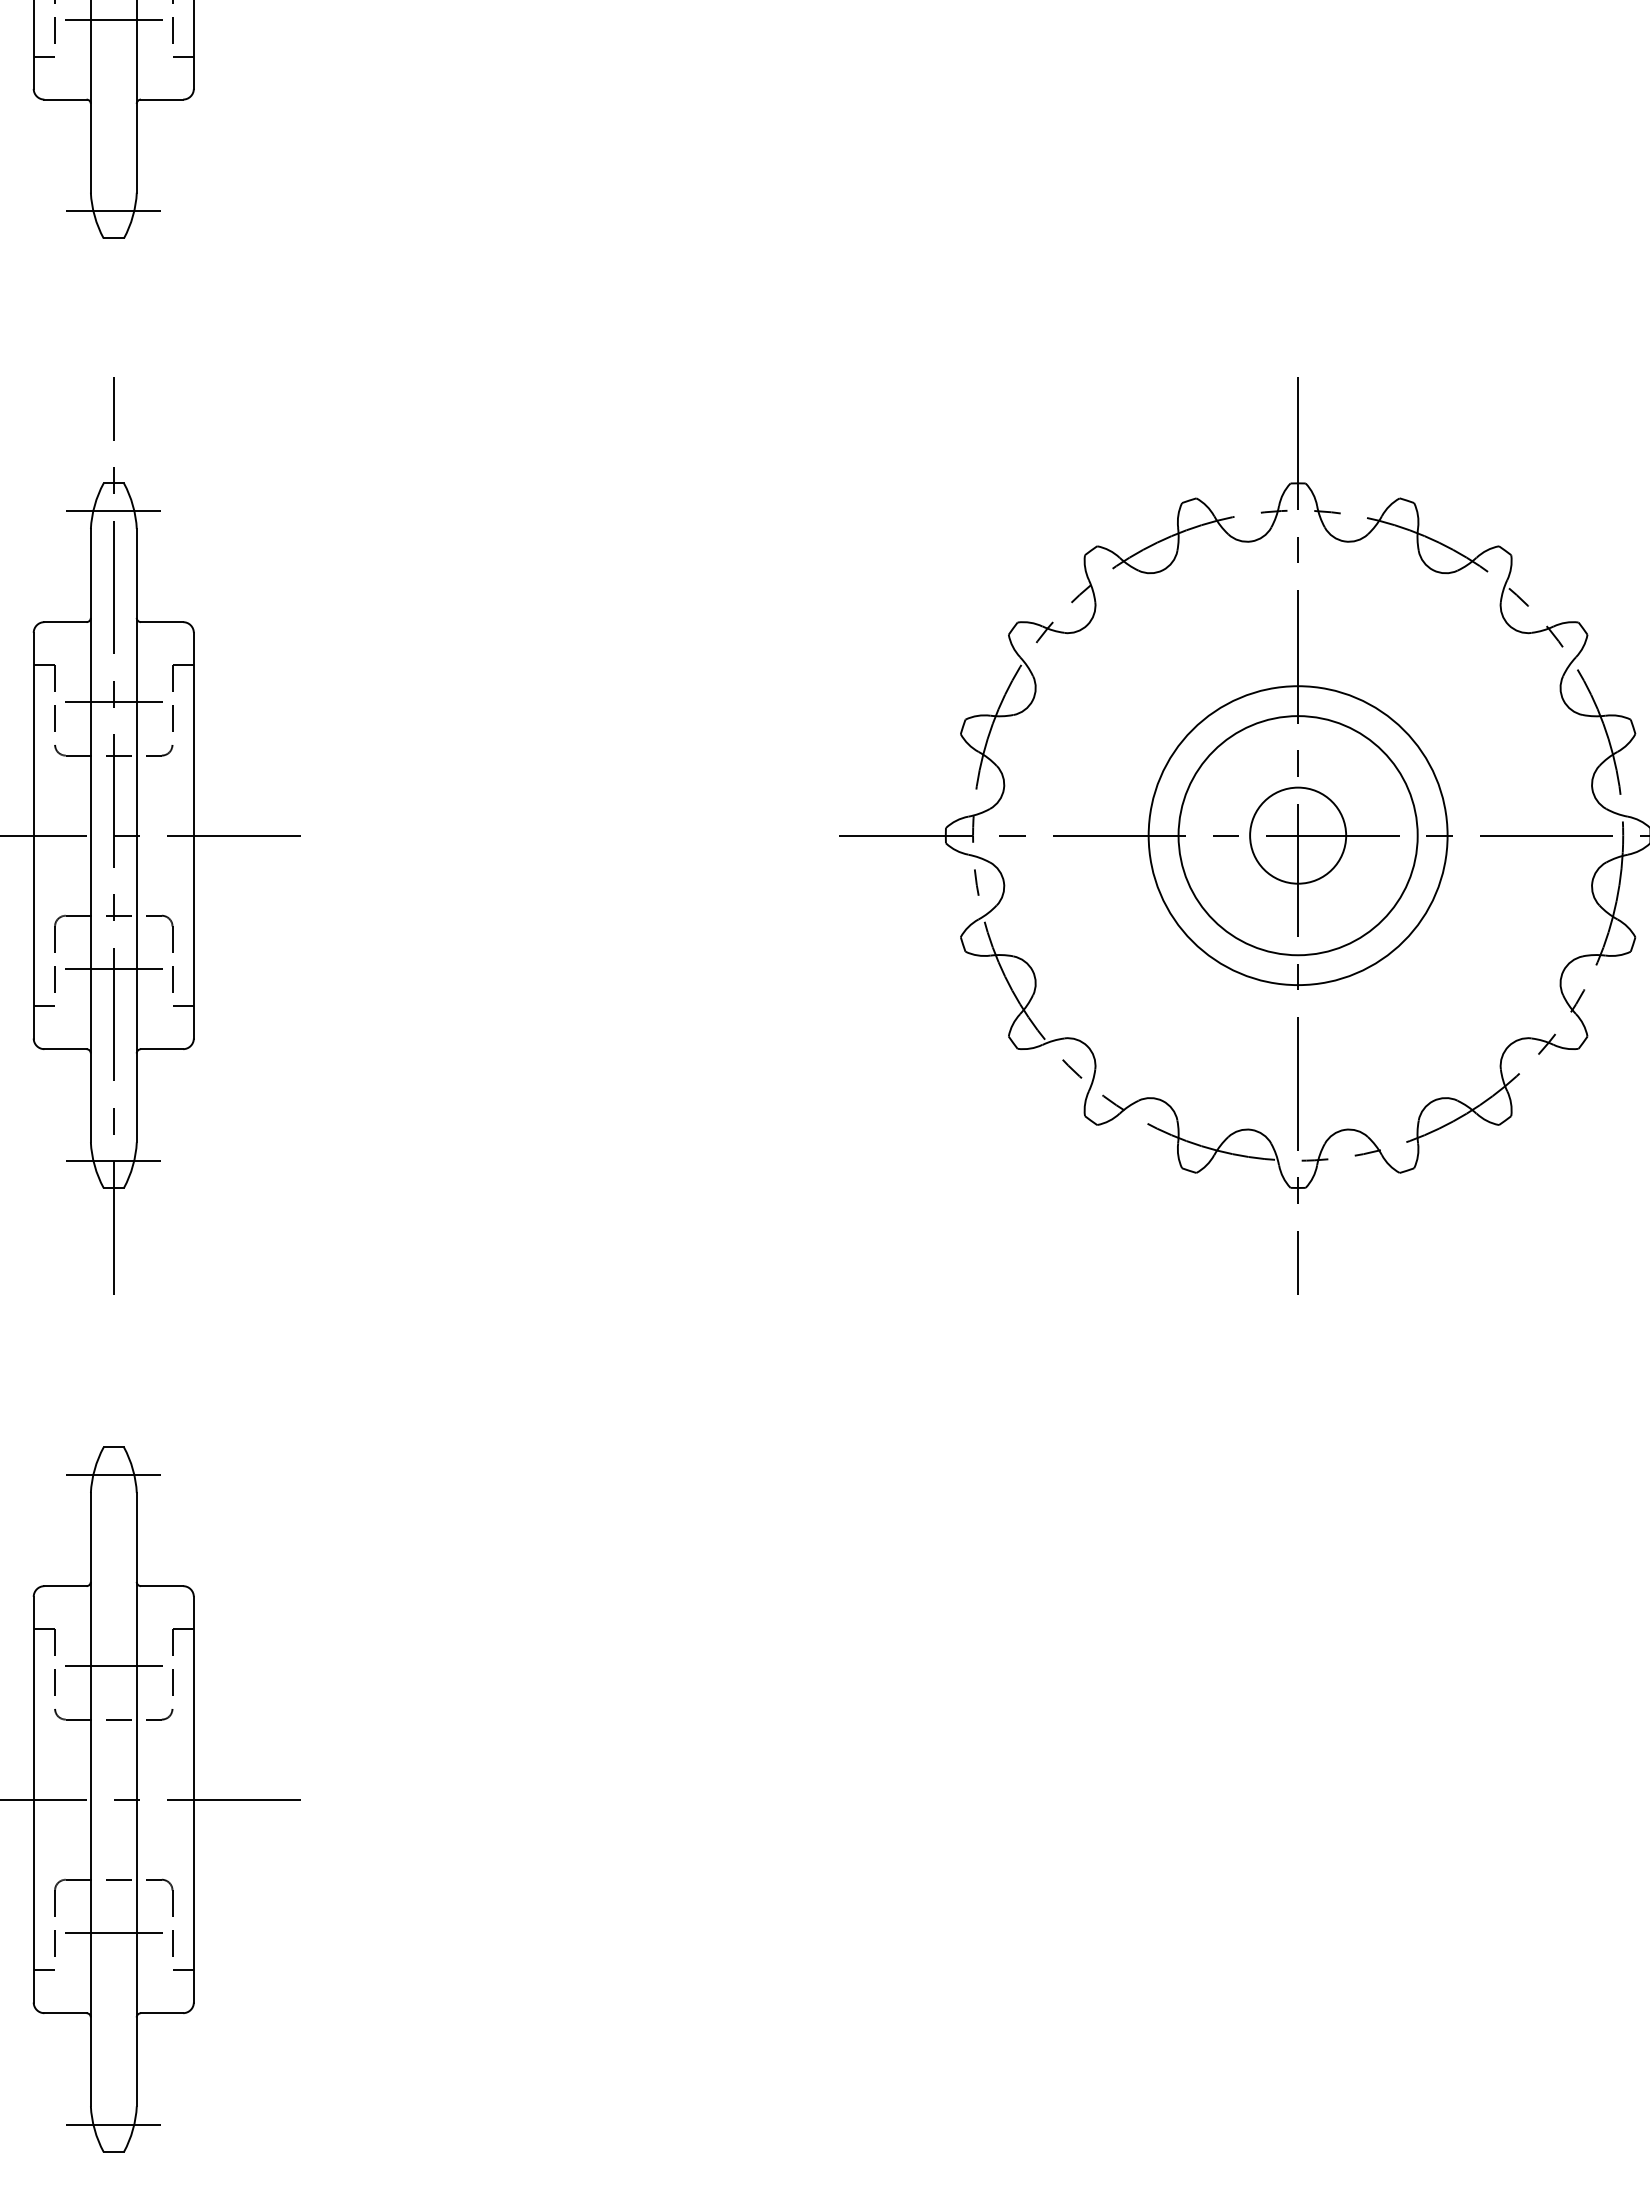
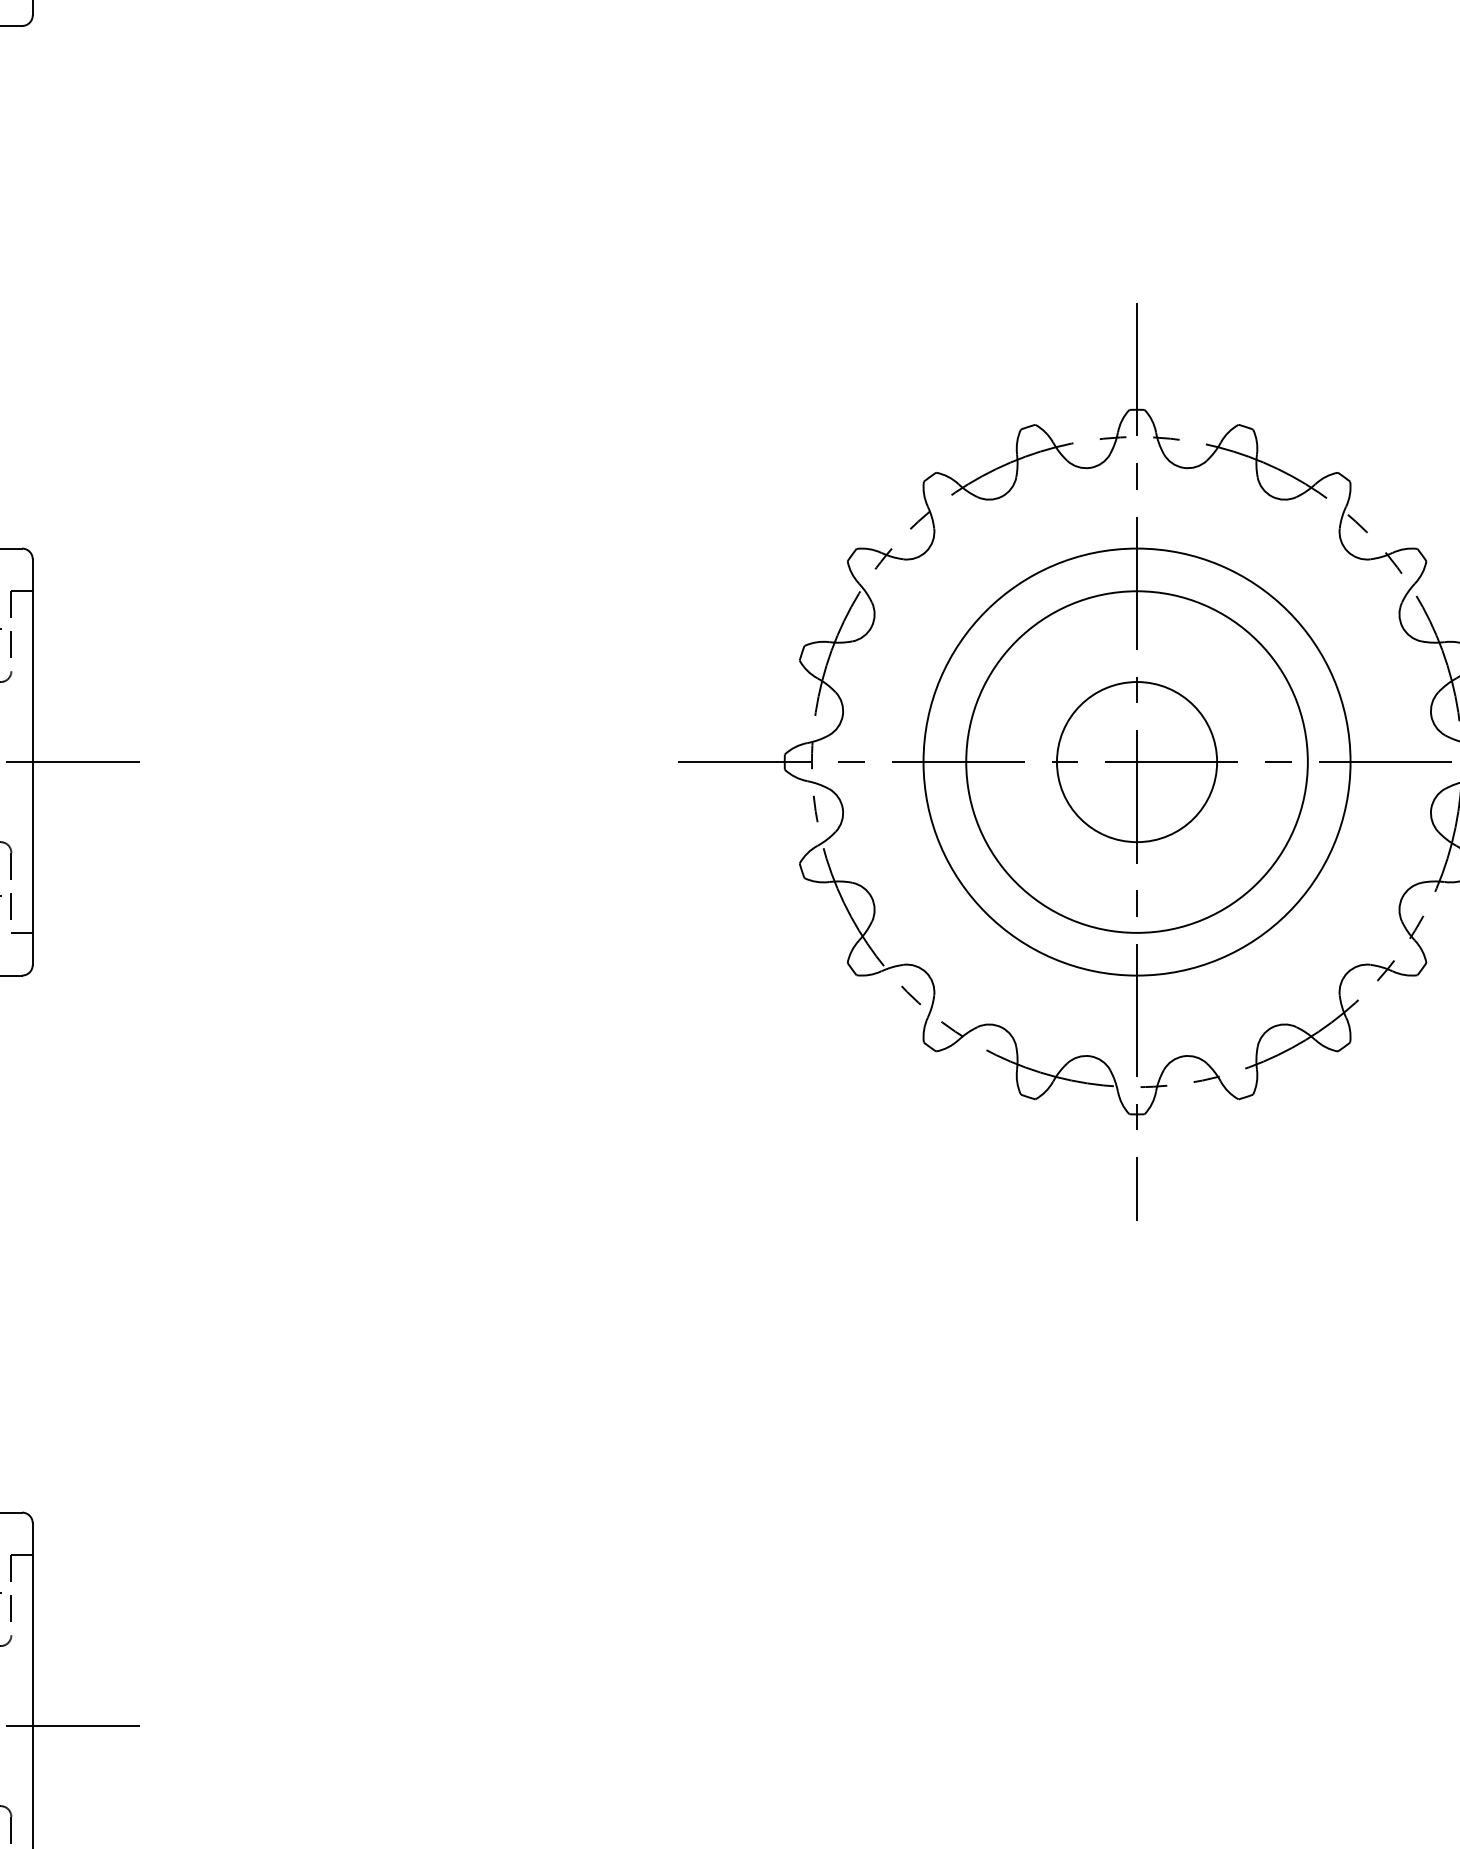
circle: (1297, 835) -> (1136, 761), size x1.43
circle: (1297, 835) -> (1136, 761), size x1.43
circle: (1298, 835) -> (1137, 761), size x1.67

